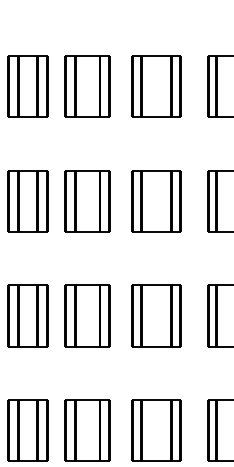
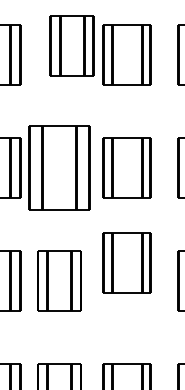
part: (87, 86) -> (72, 45), moved
part: (87, 201) -> (59, 168), size x1.4
part: (156, 315) -> (127, 262), moved

